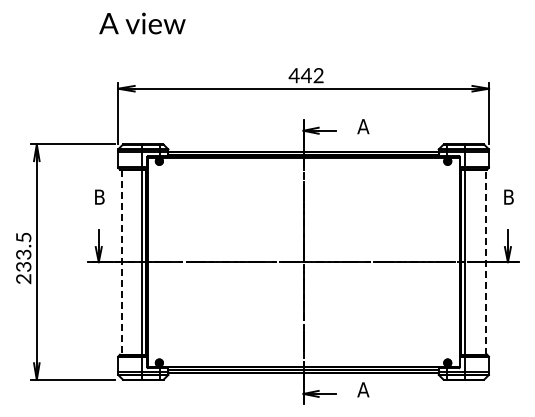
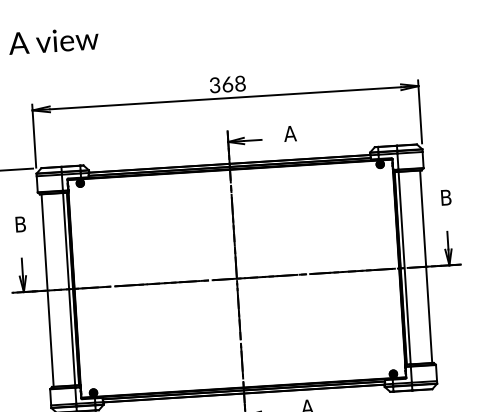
text: (305, 75) -> (226, 84), 442 -> 368
line: (121, 262) -> (47, 290), dashed -> solid
line: (485, 262) -> (426, 267), dashed -> solid

